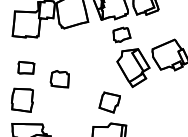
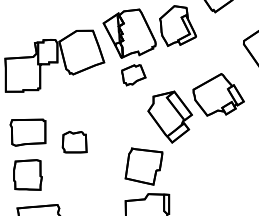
part: (121, 35) -> (133, 75), moved
part: (25, 68) -> (27, 132), size x1.67
part: (109, 102) -> (143, 166), size x1.43

